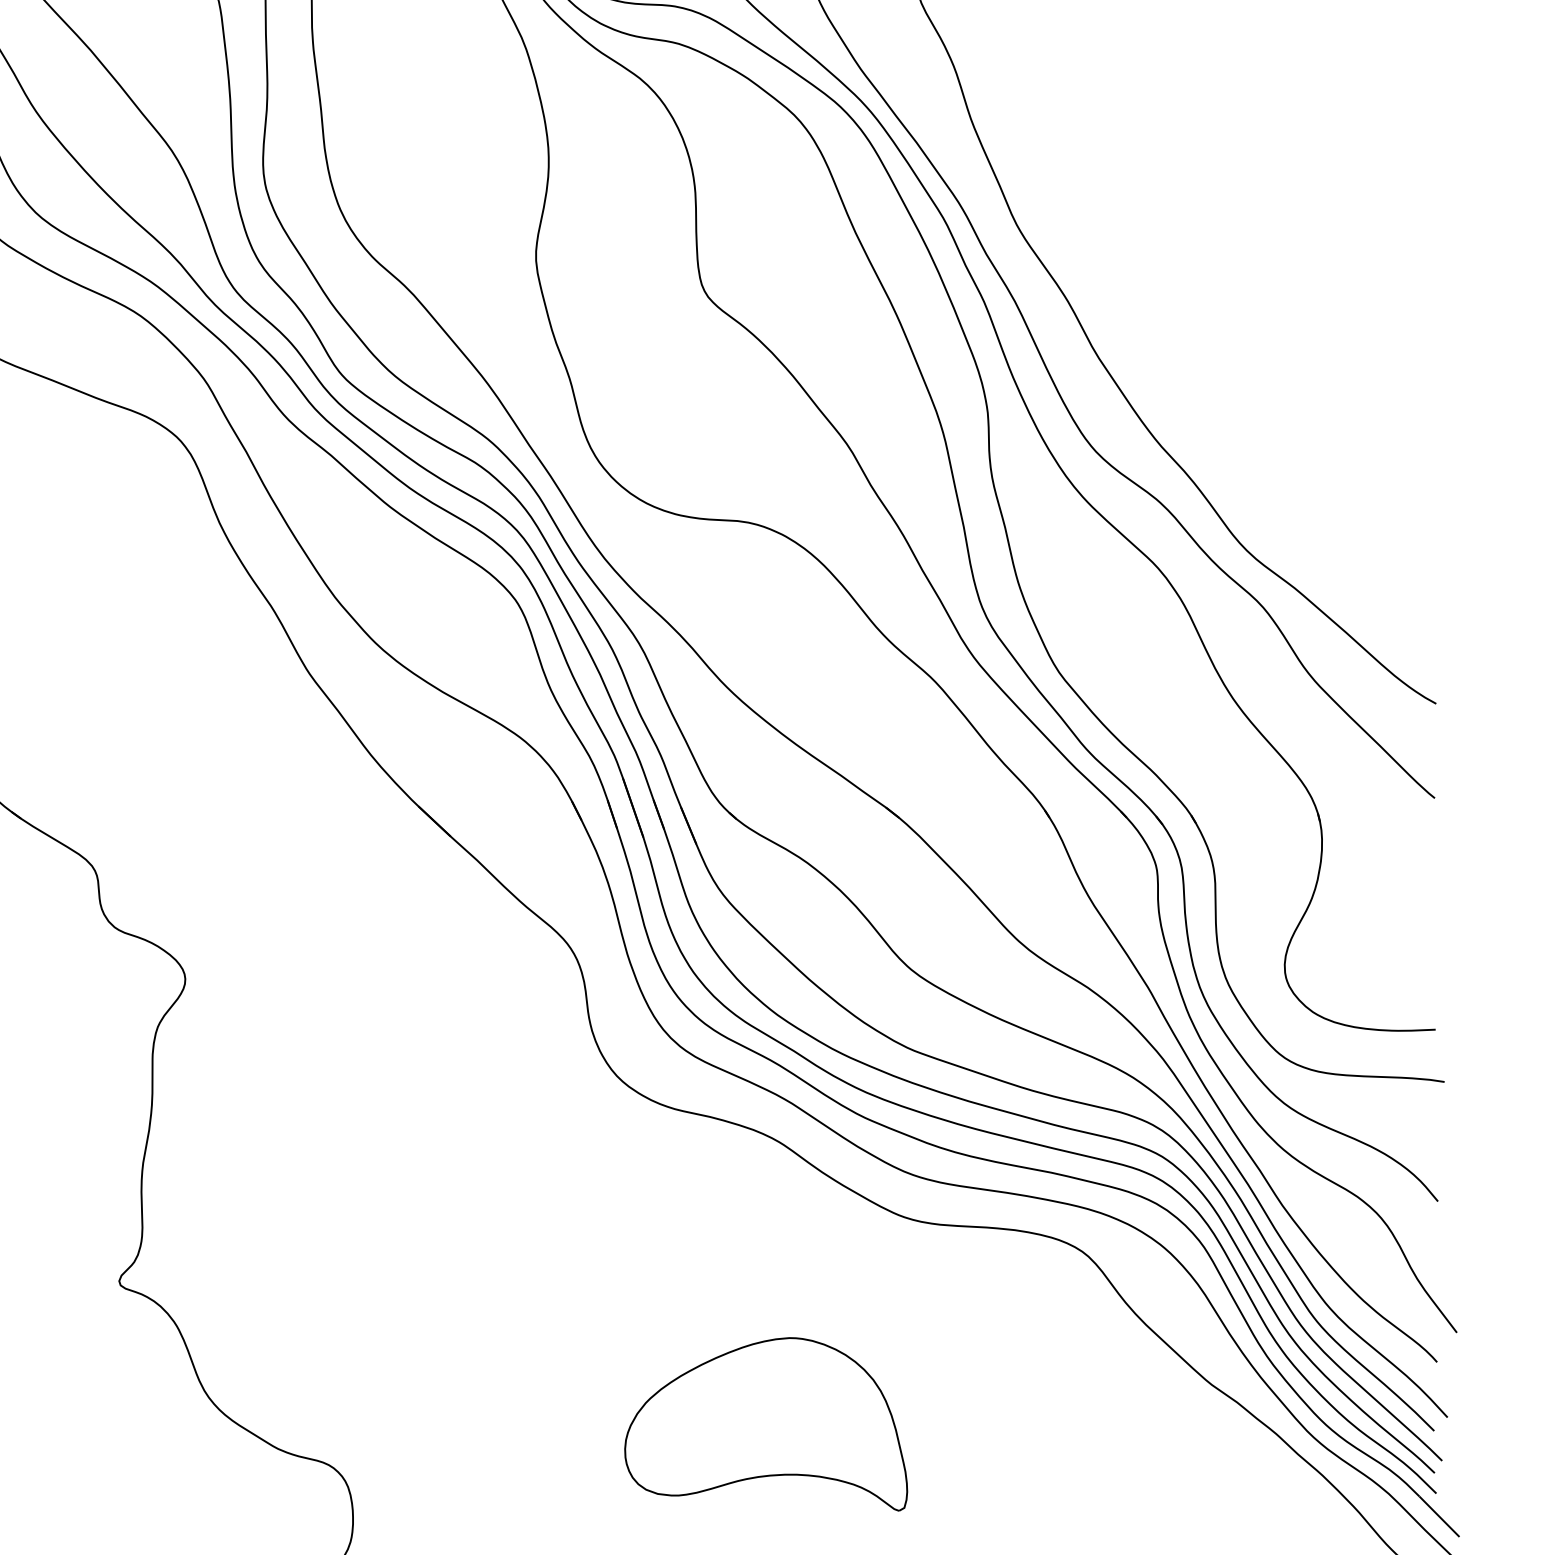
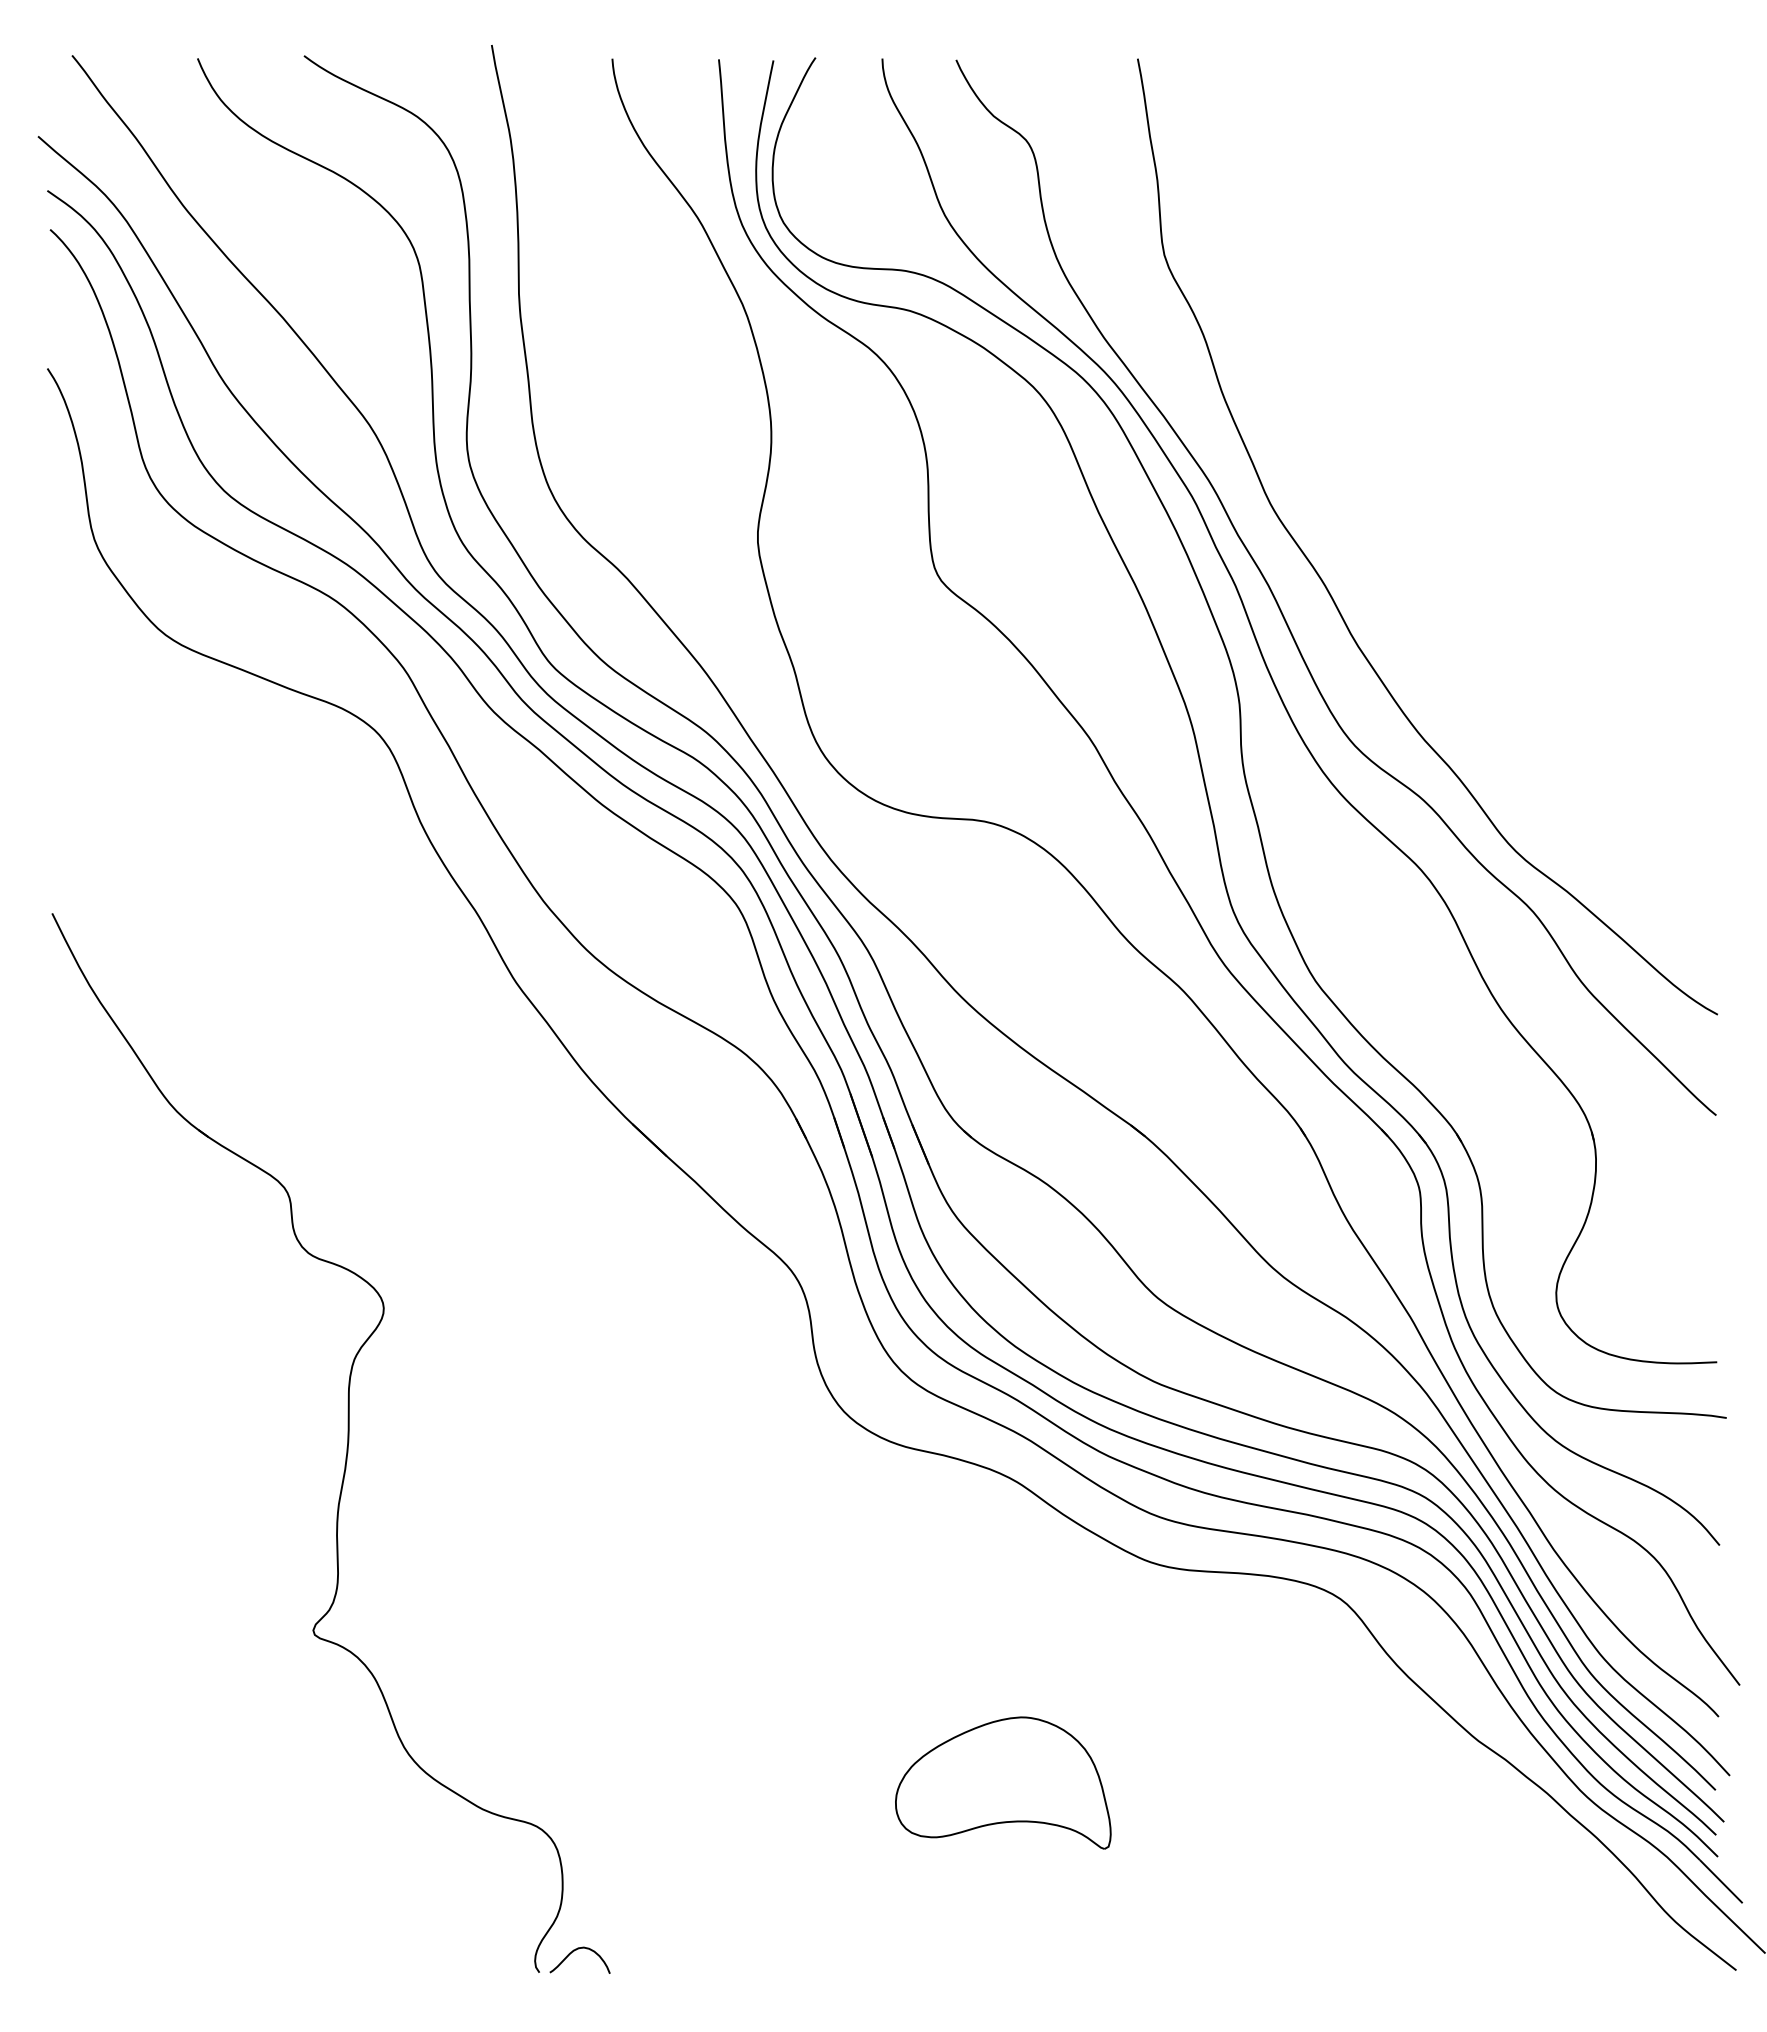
part: (766, 1423) -> (1003, 1782), size x0.71

